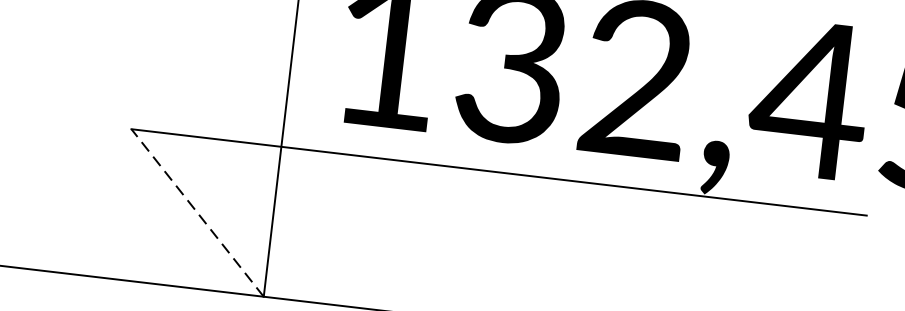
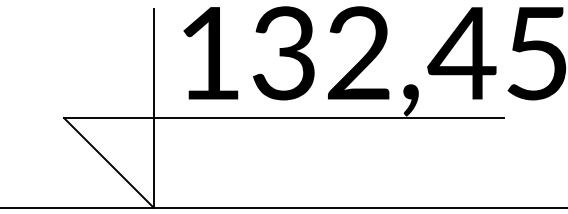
line: (197, 212) -> (108, 162), dashed -> solid

